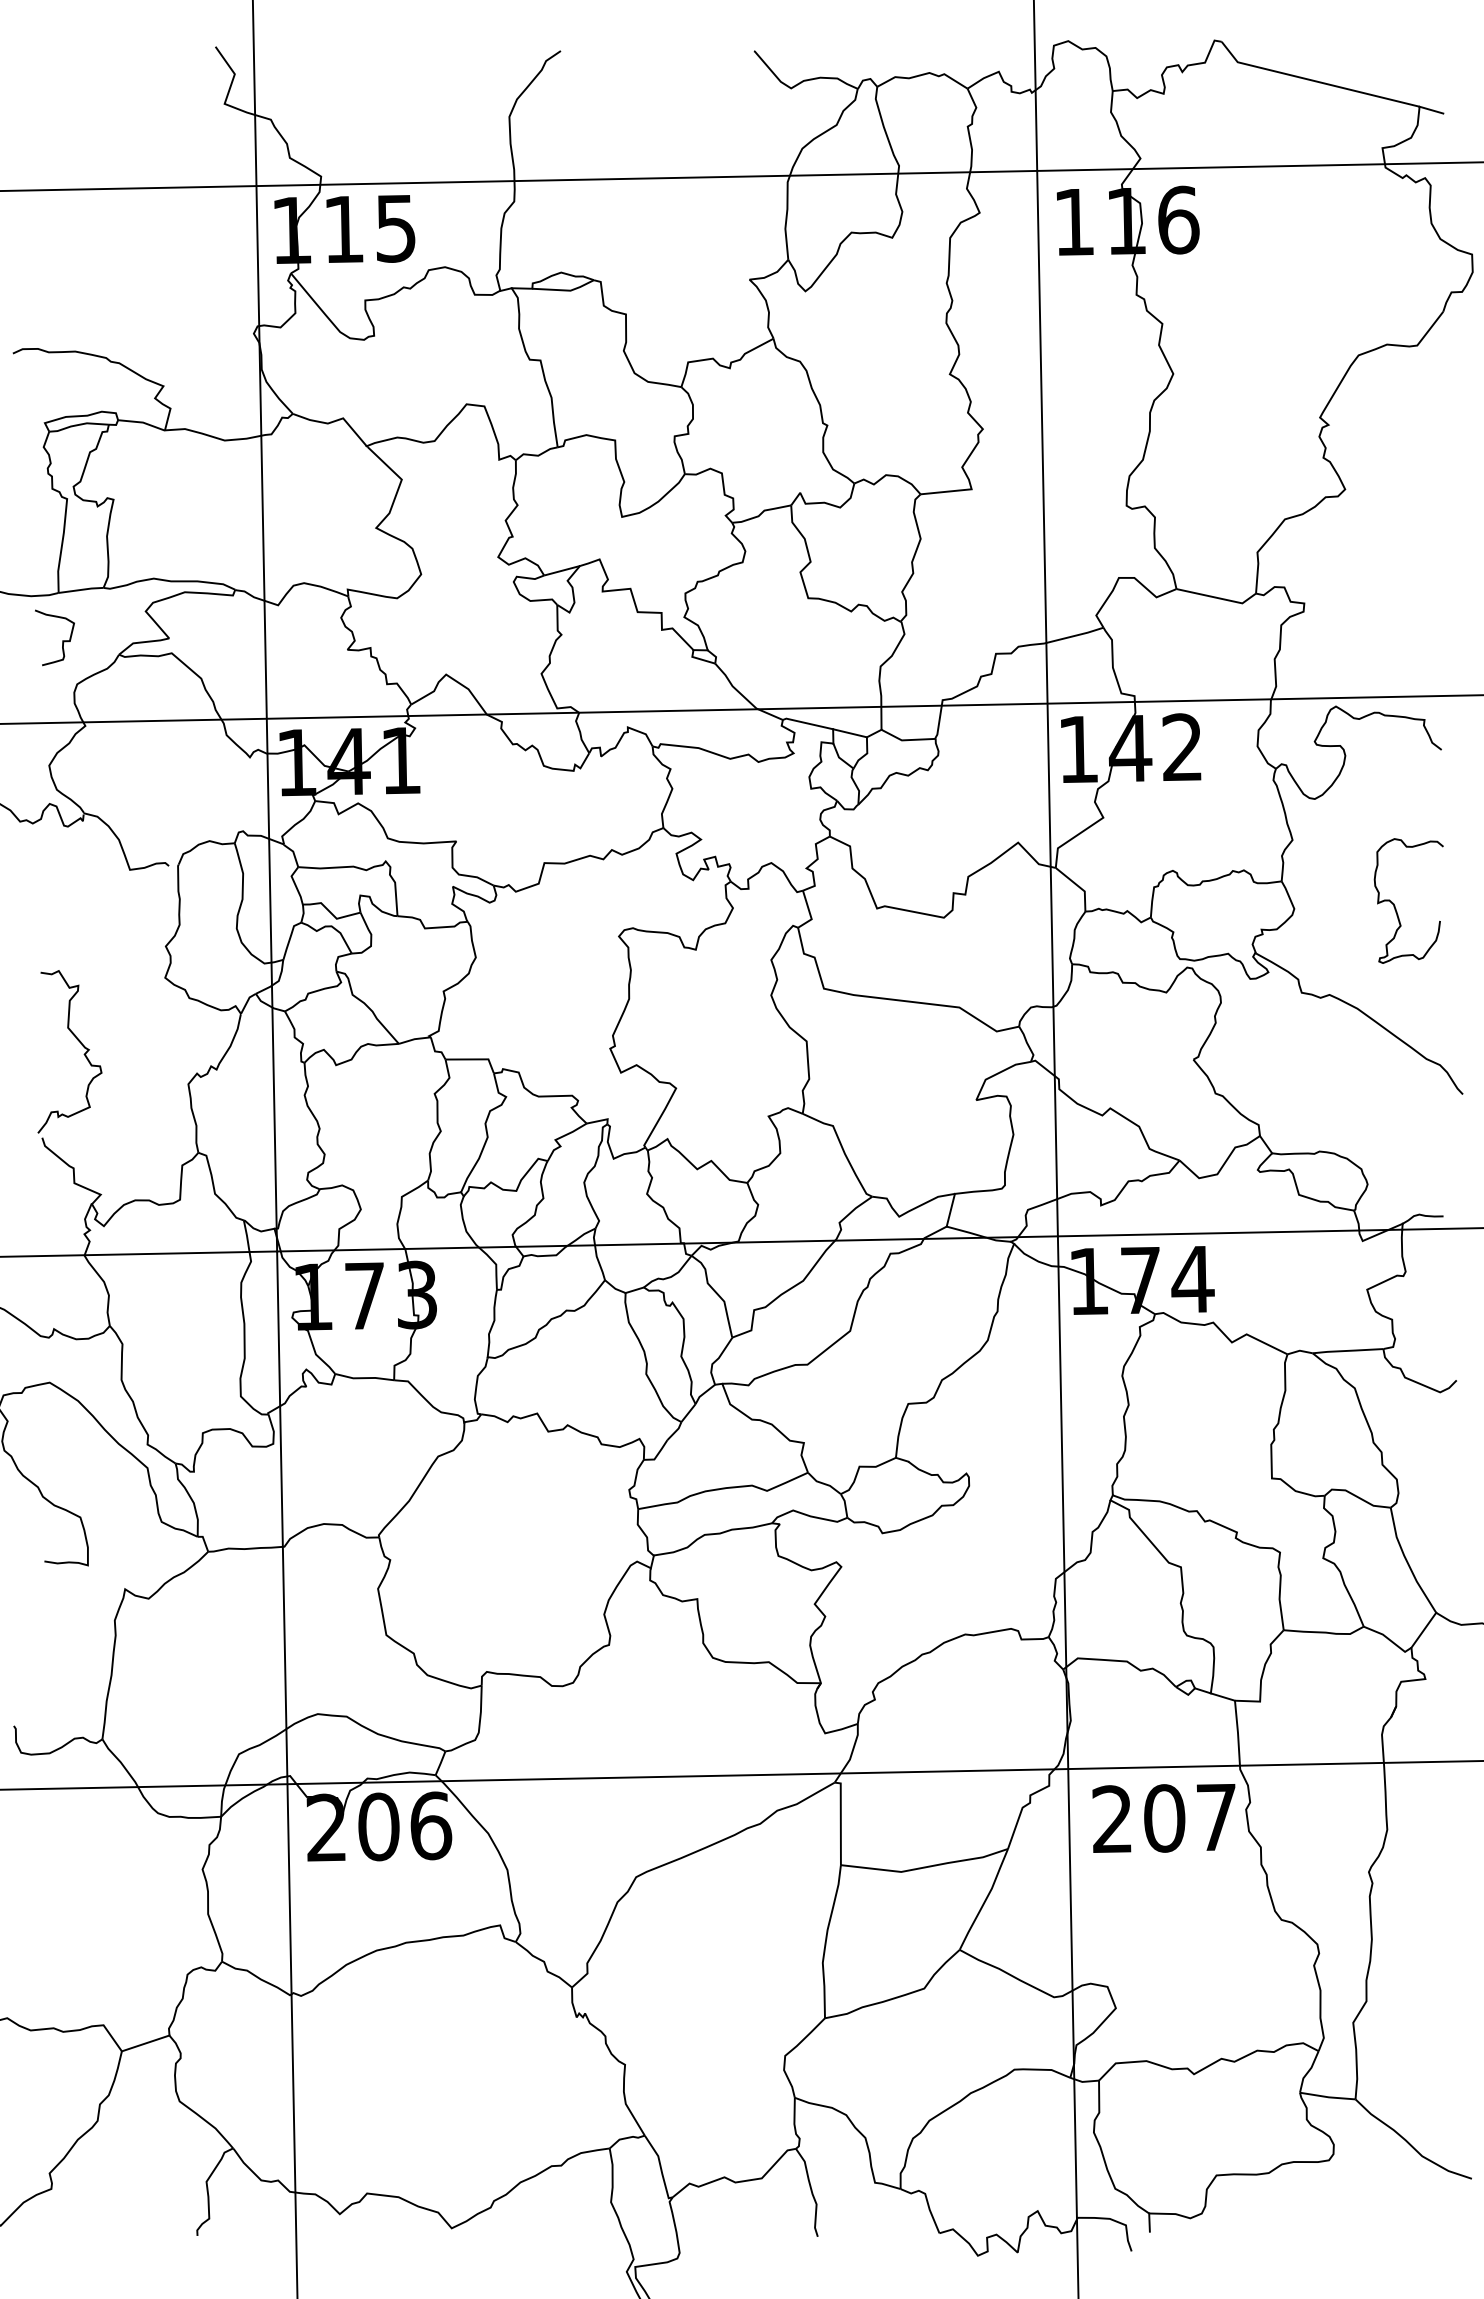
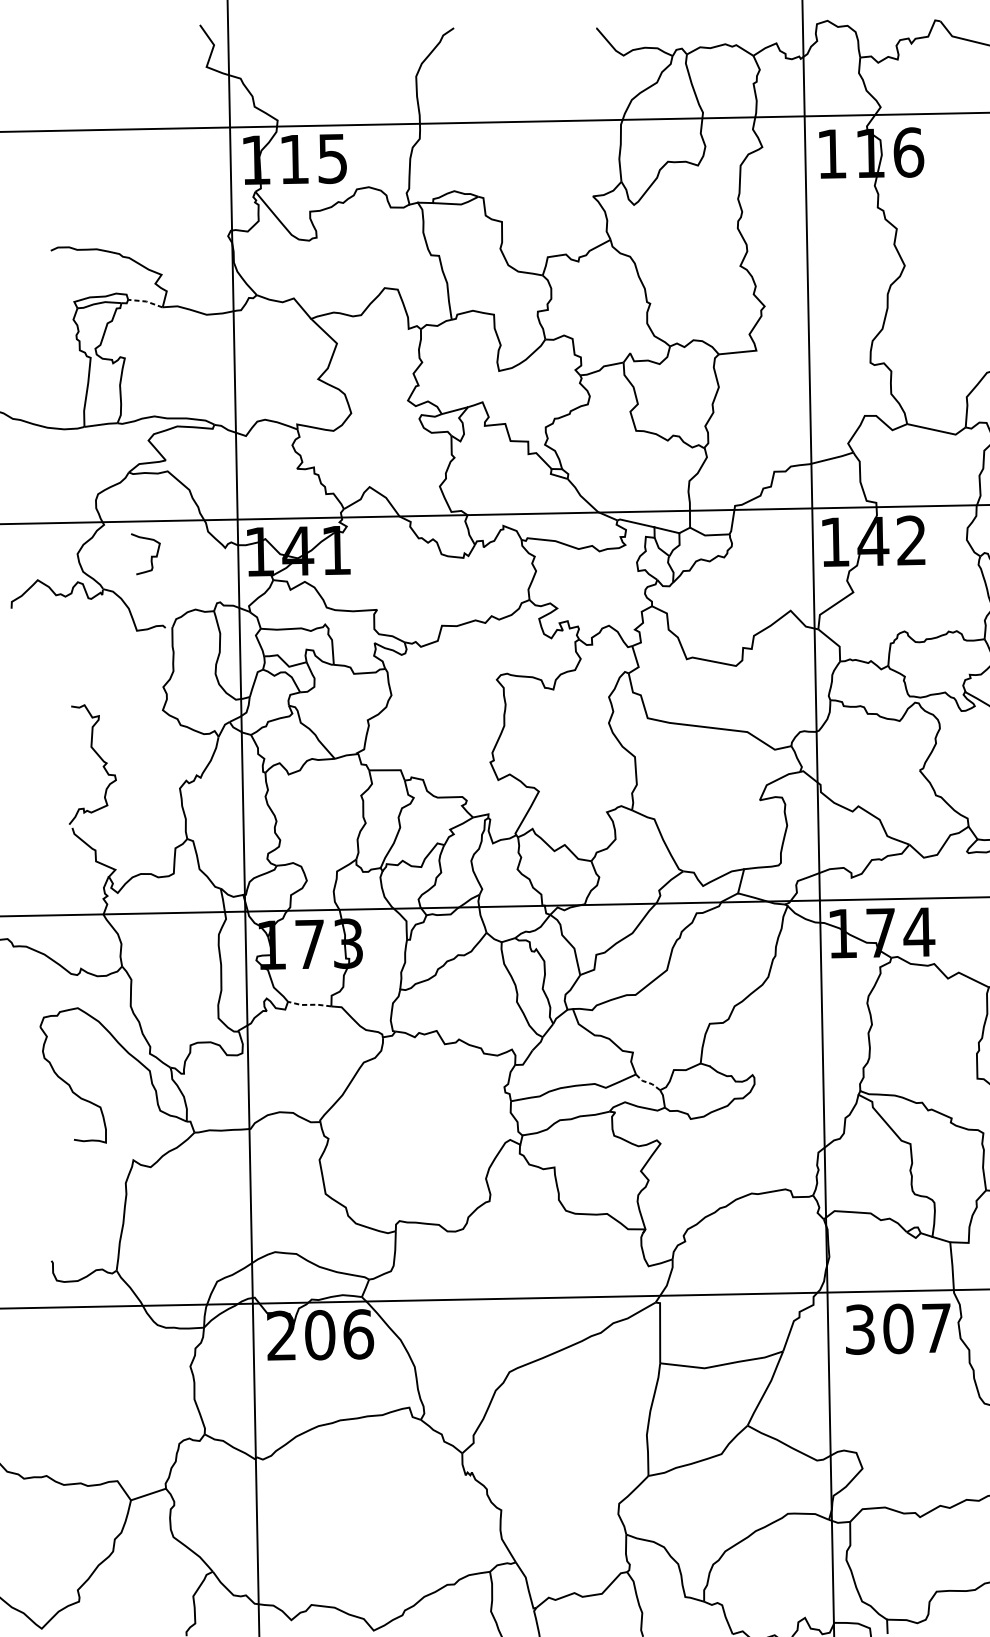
line: (143, 422) -> (146, 301), solid -> dashed
curve: (62, 640) -> (151, 556), moved
line: (363, 1378) -> (308, 1005), solid -> dashed
line: (823, 1483) -> (647, 1082), solid -> dashed
text: (1112, 1819) -> (860, 1329), 207 -> 307

